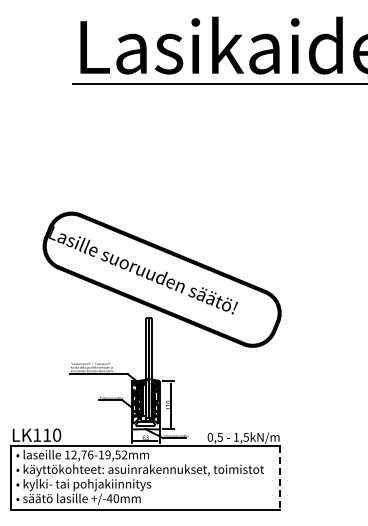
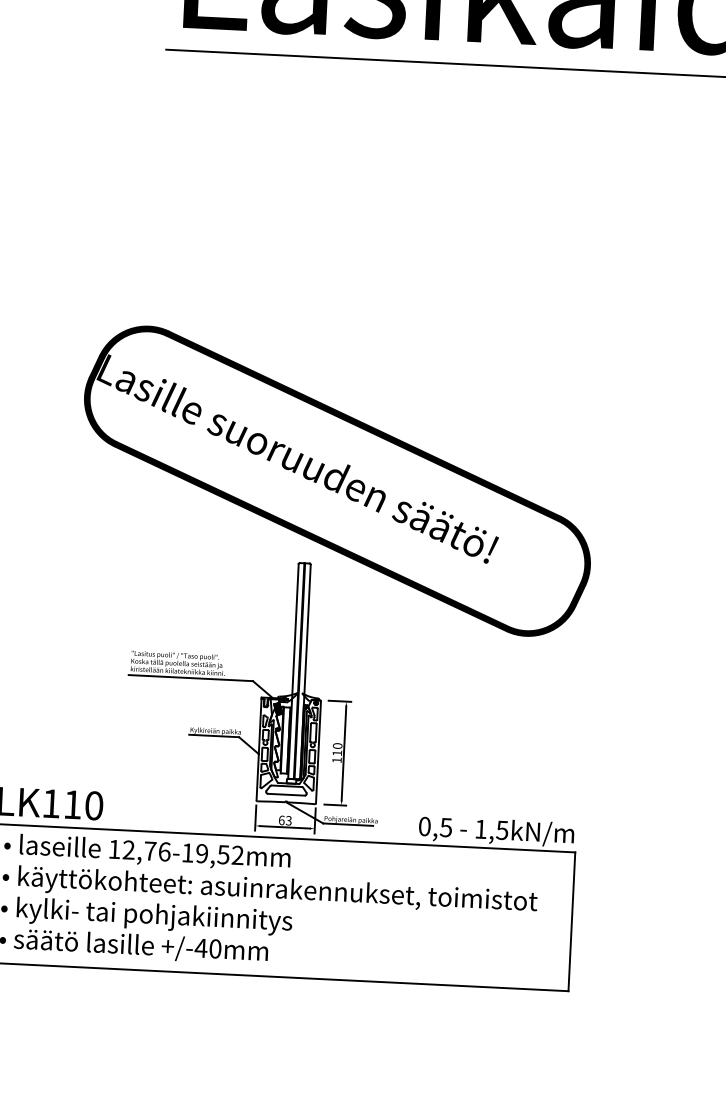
line: (280, 478) -> (571, 922), dashed -> solid

